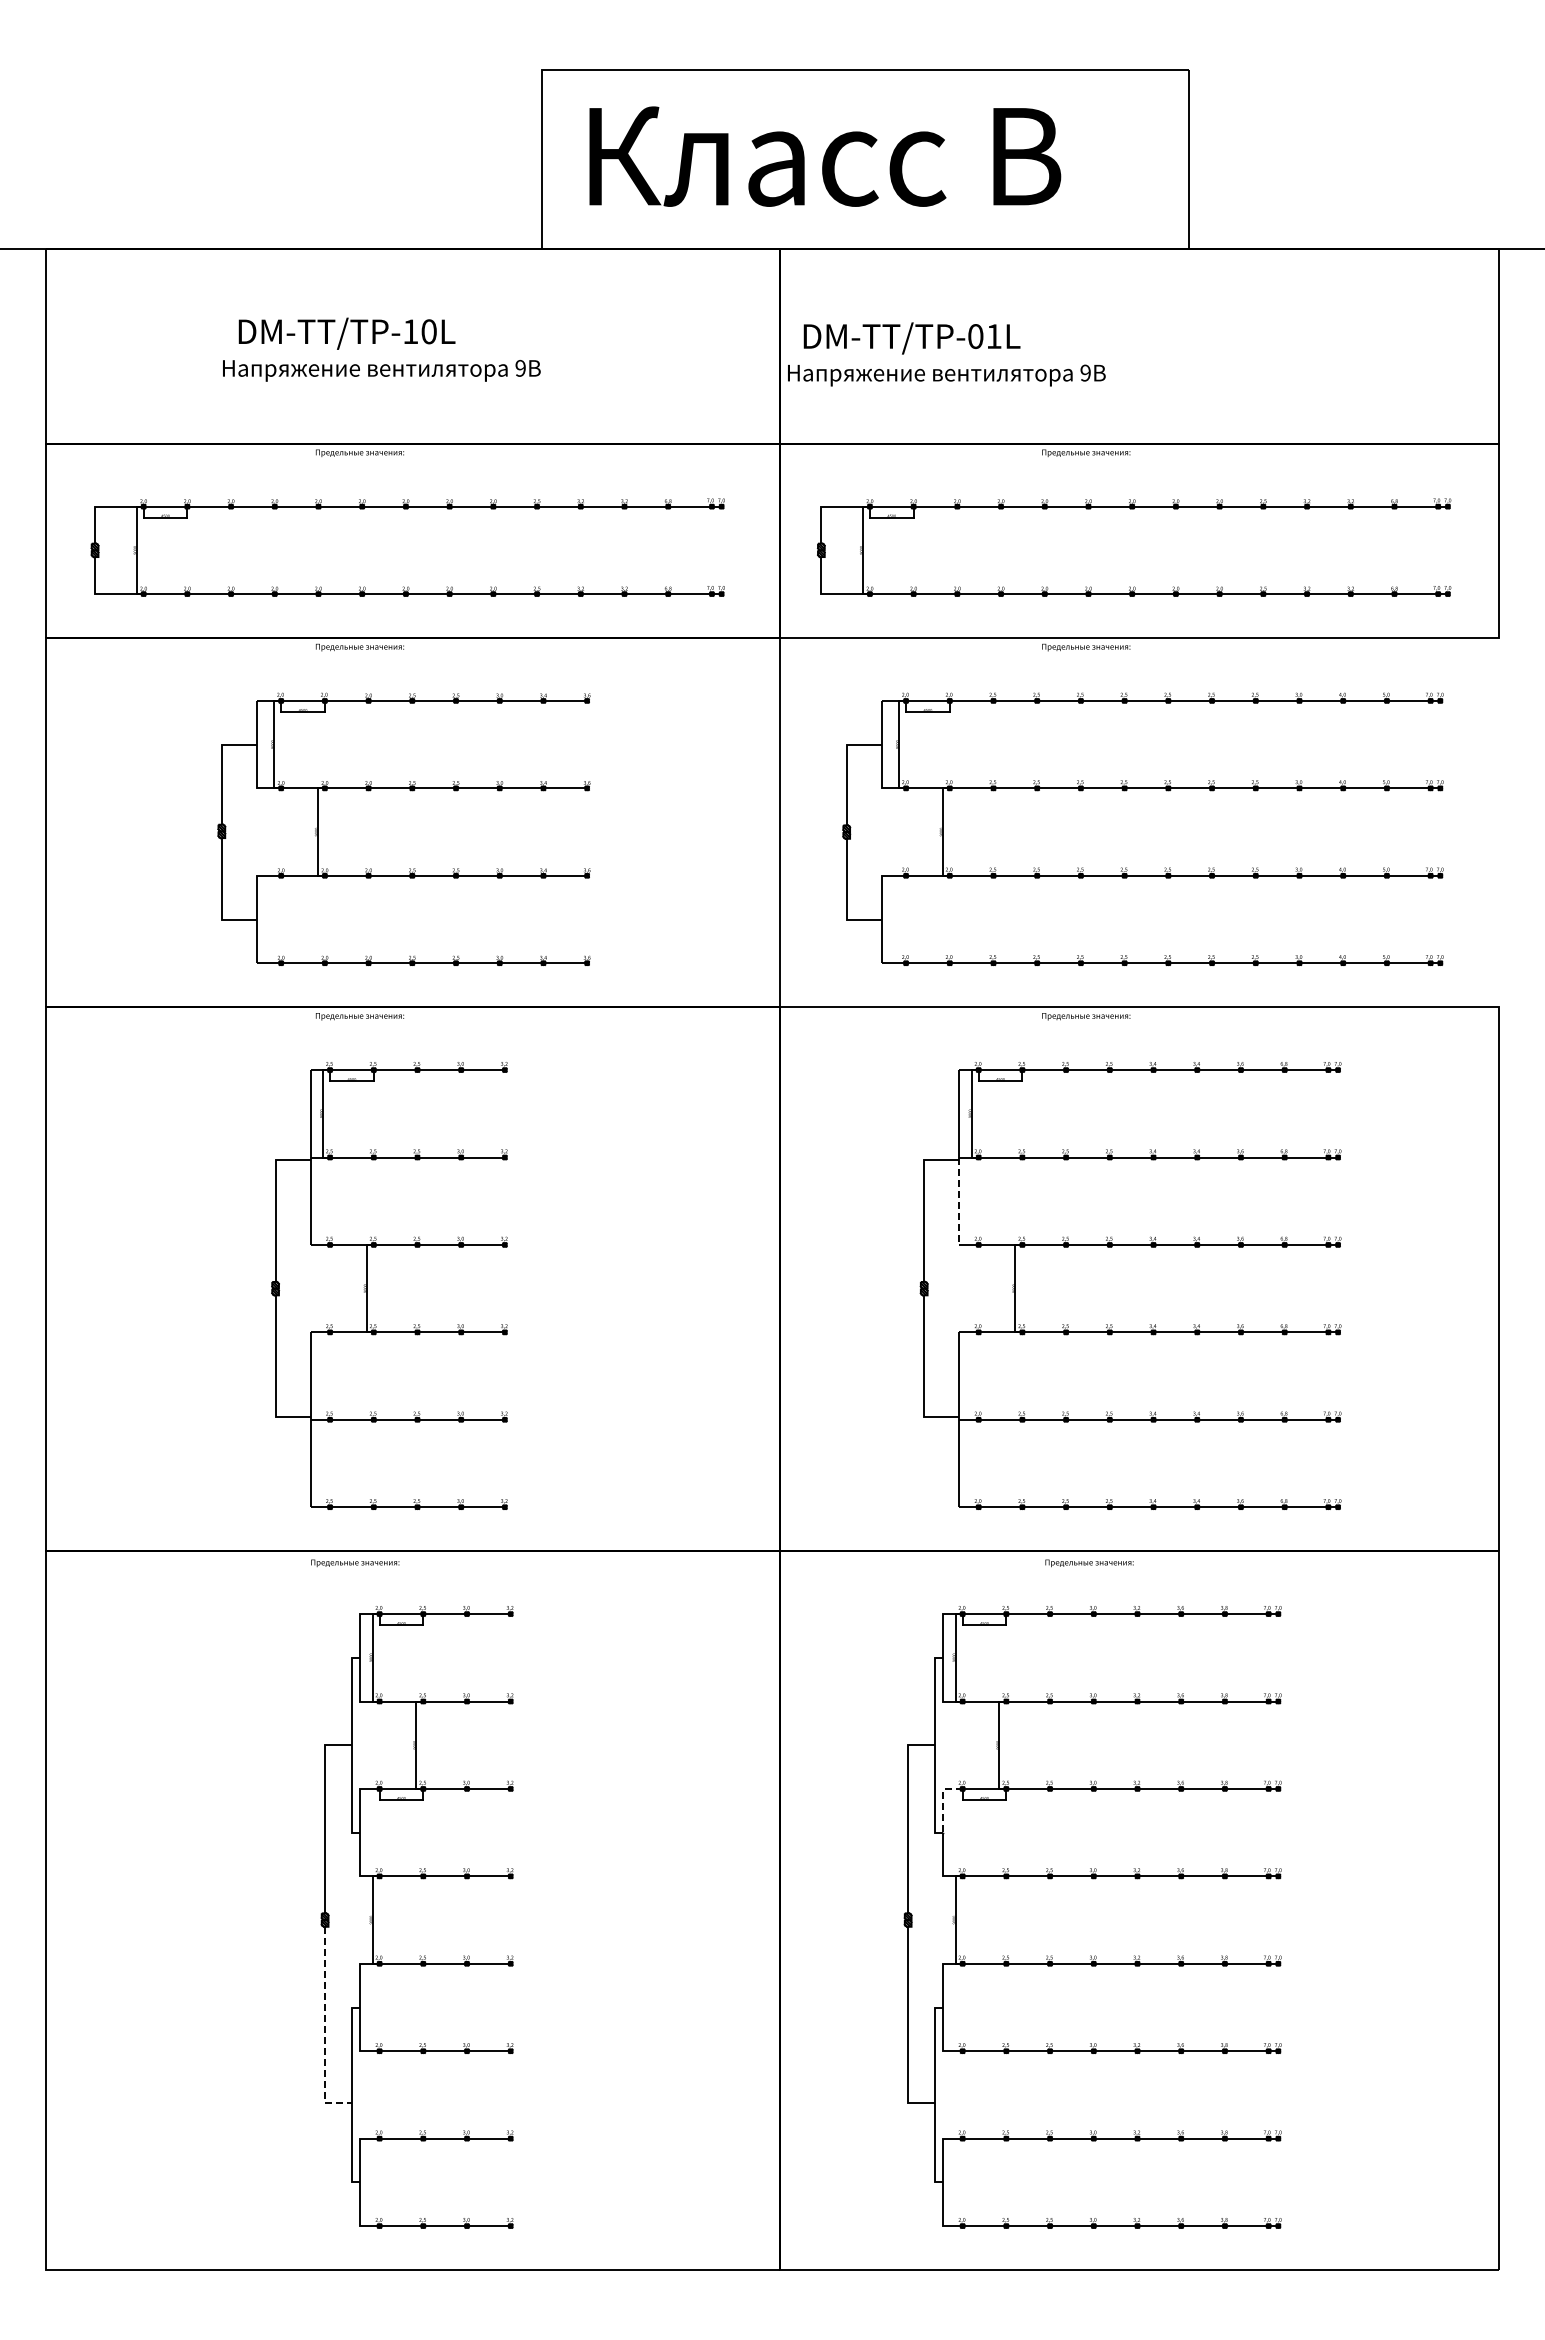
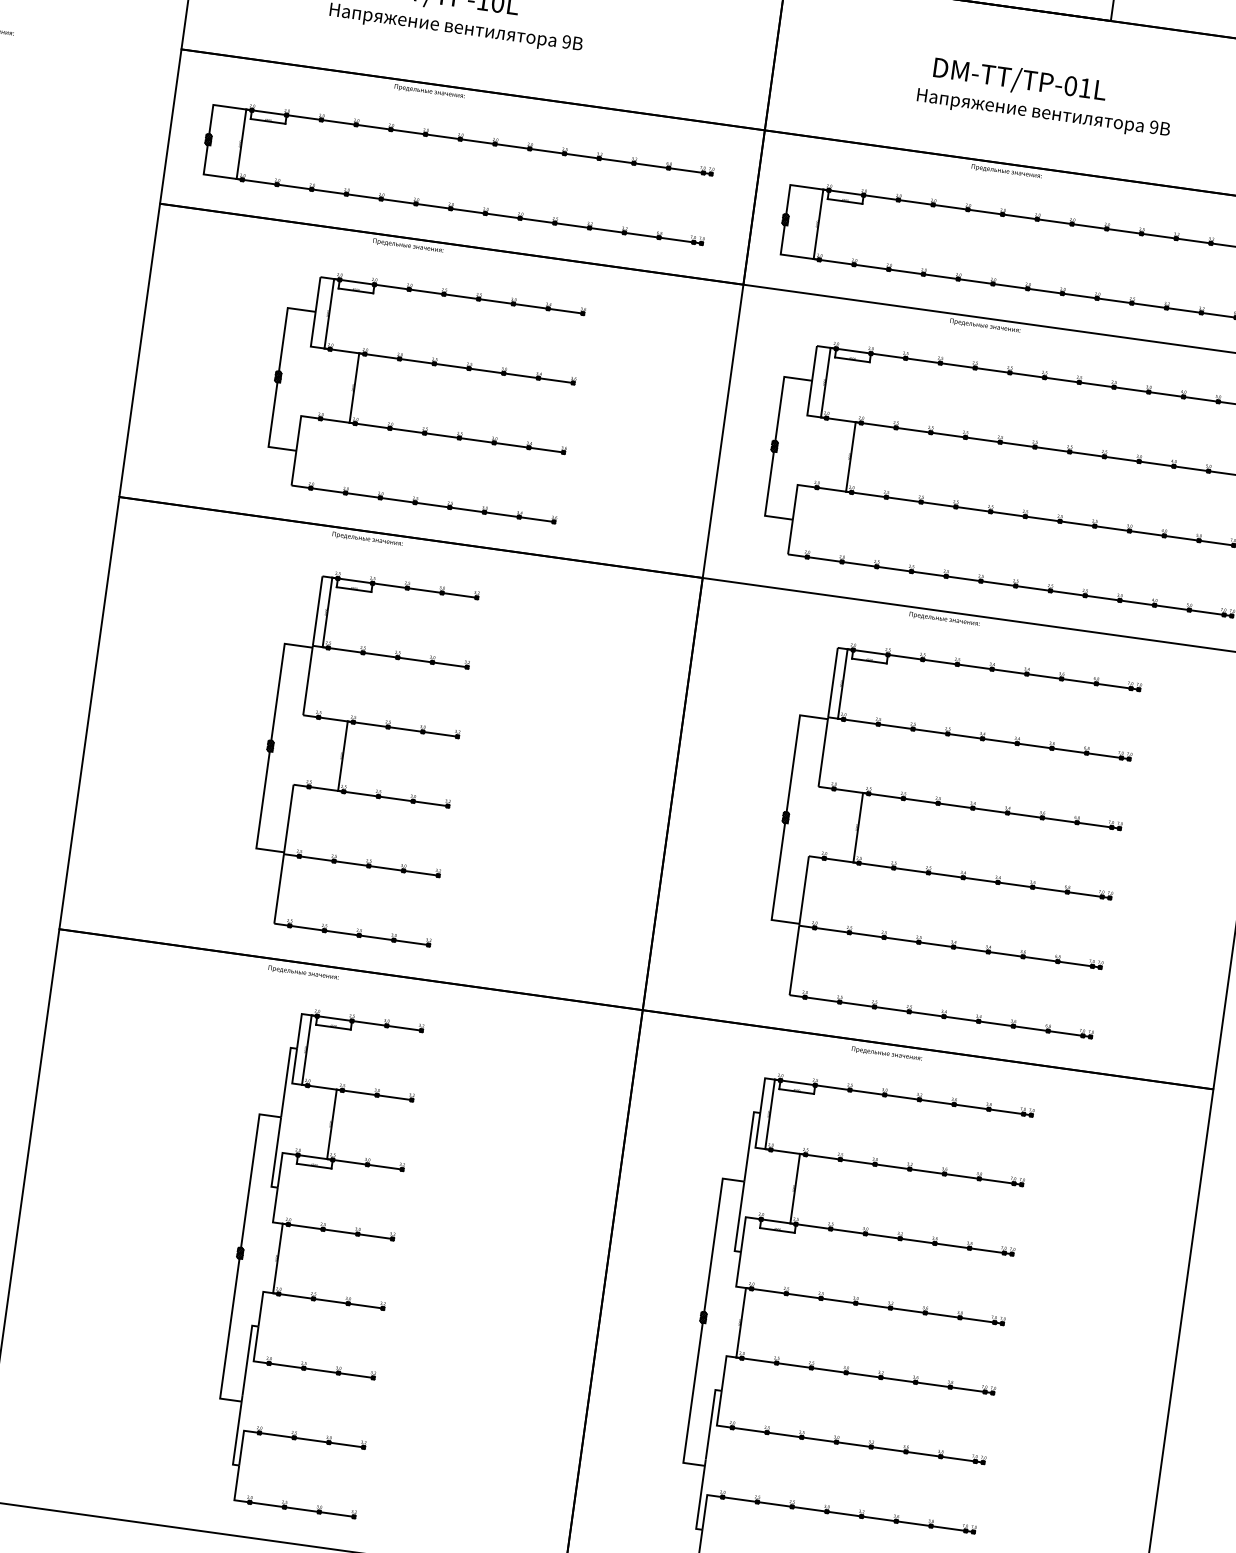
text: (946, 354) -> (1045, 97), moved
line: (959, 1201) -> (823, 752), dashed -> solid
line: (943, 1800) -> (744, 1226), dashed -> solid
line: (325, 2029) -> (228, 1340), dashed -> solid

